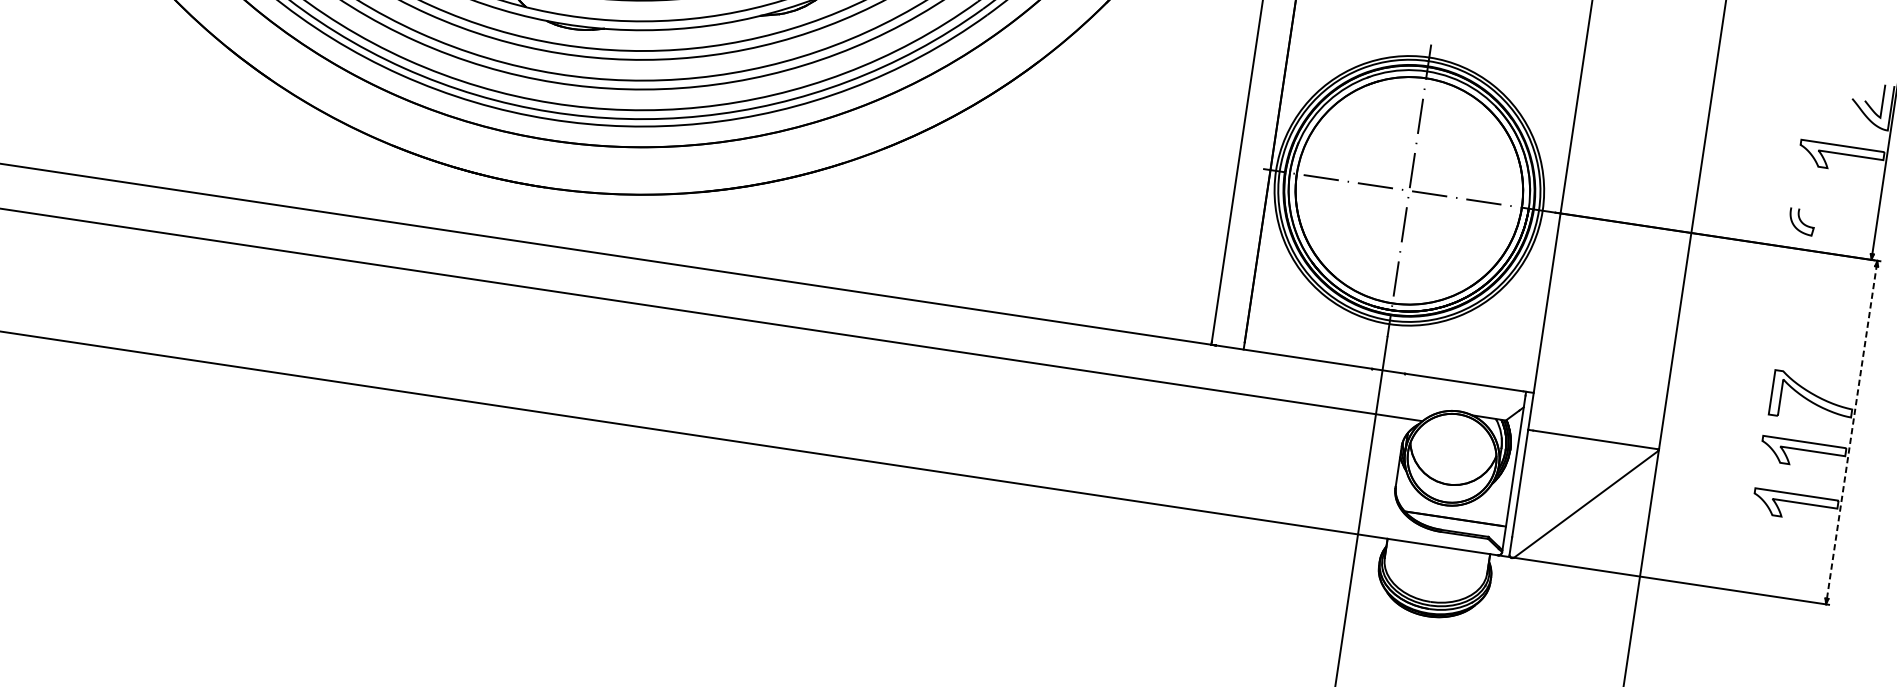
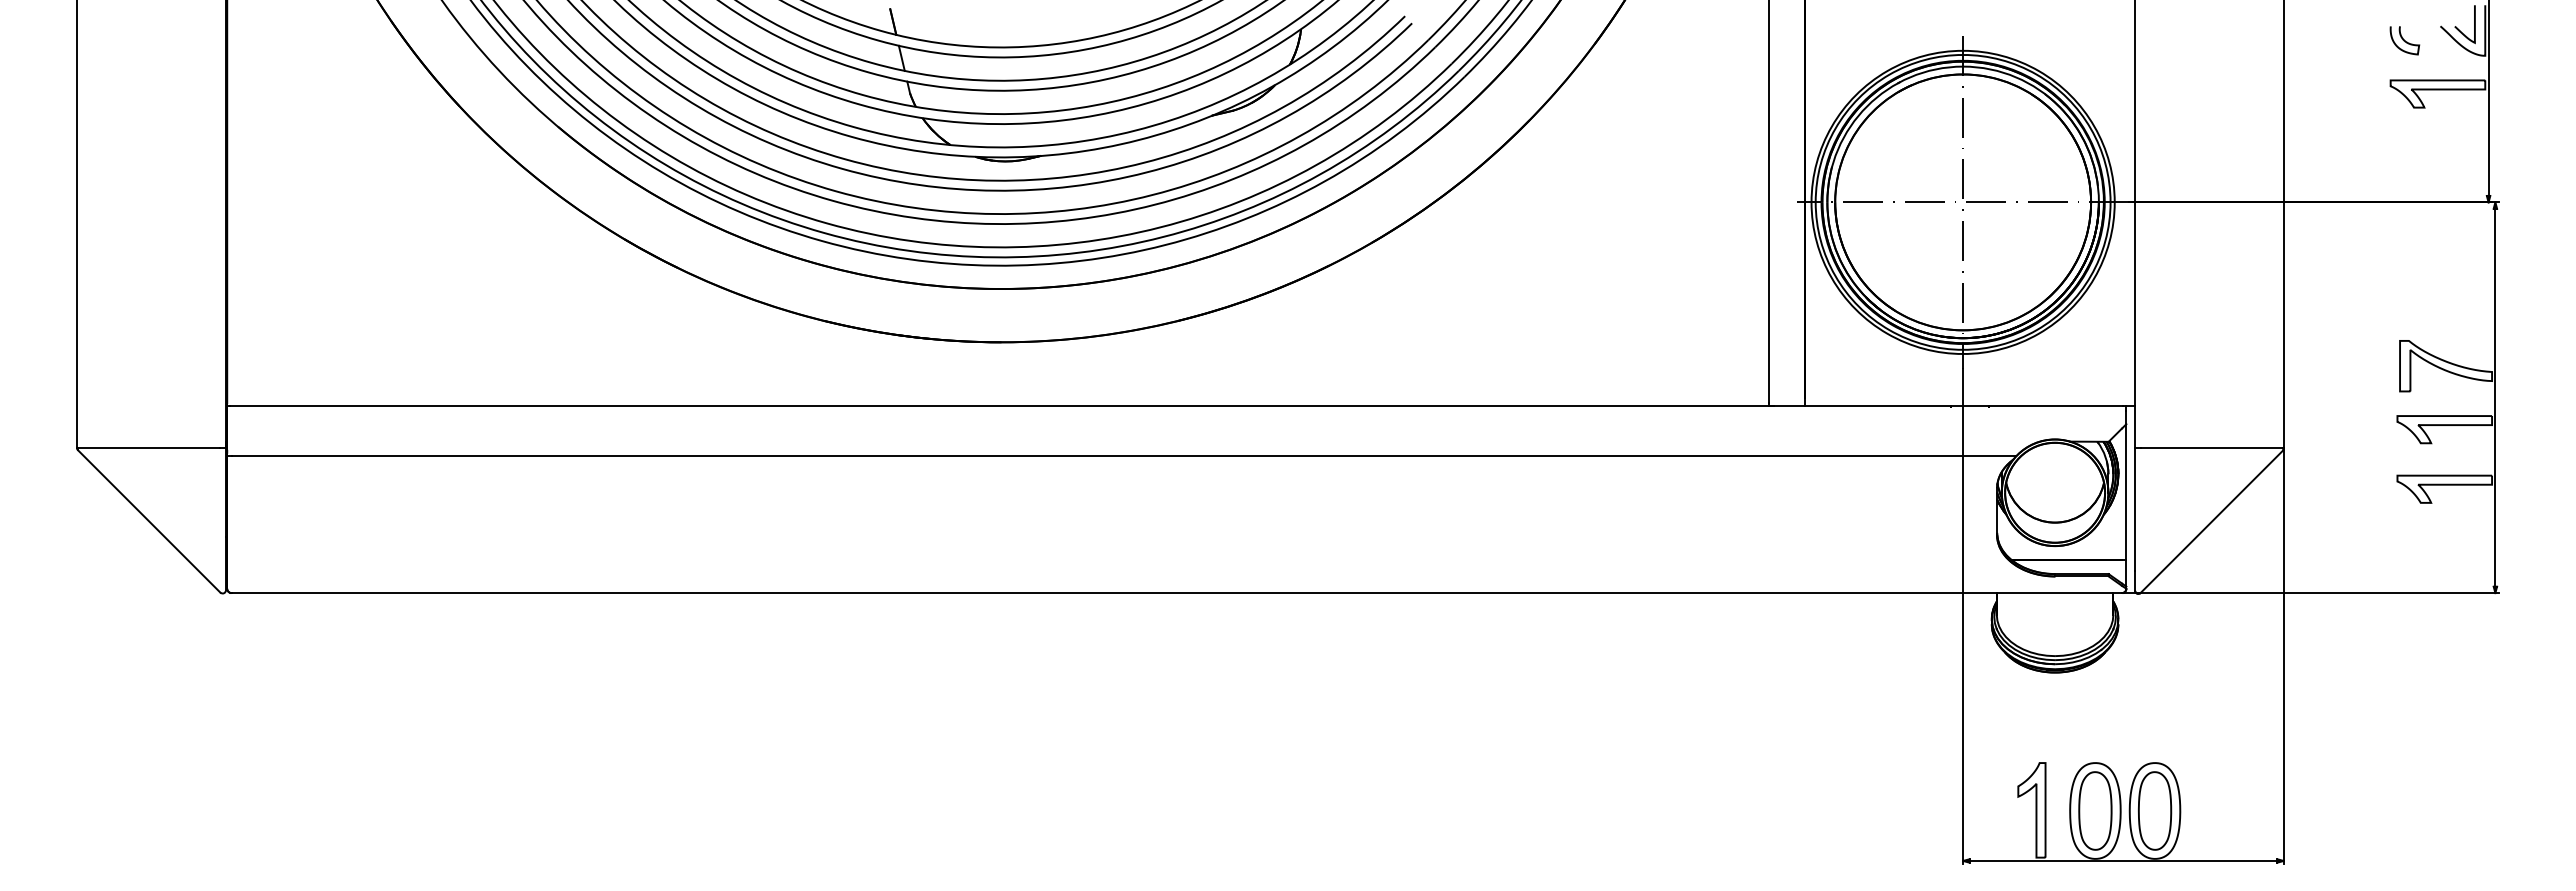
curve: (1801, 221) -> (2404, 40), moved
line: (1851, 432) -> (2495, 397), dashed -> solid

